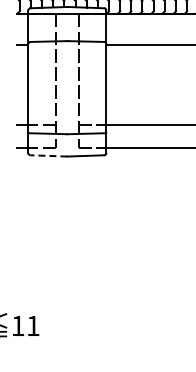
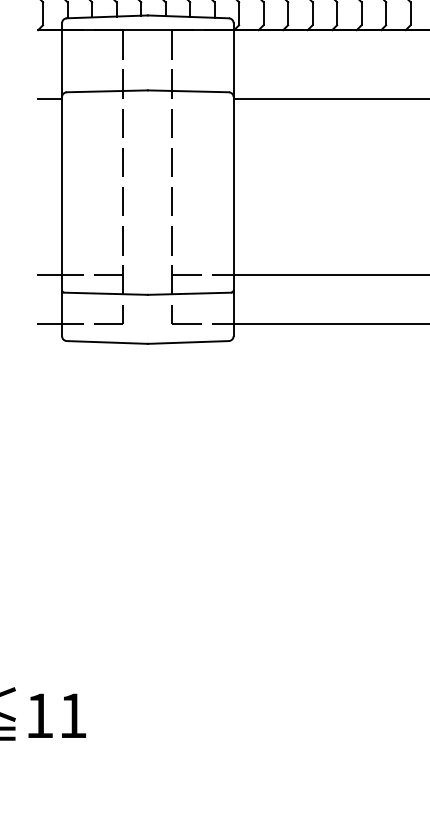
line: (48, 155) -> (106, 341), dashed -> solid

